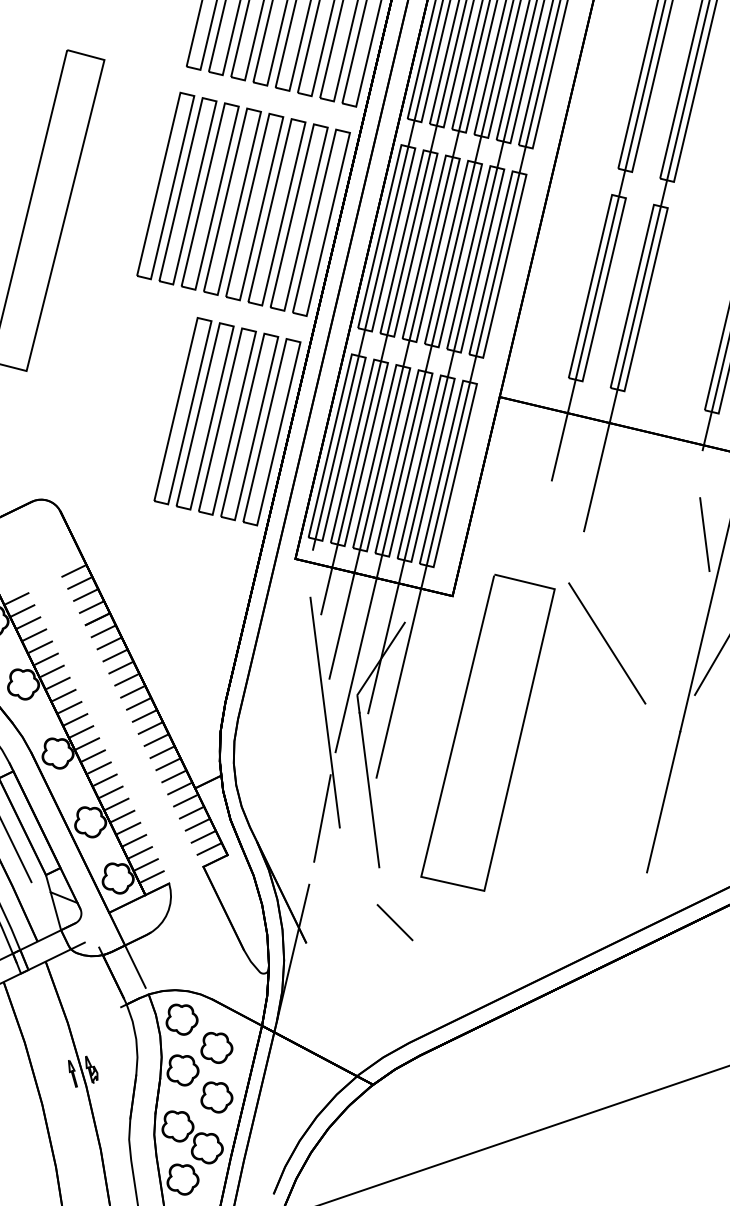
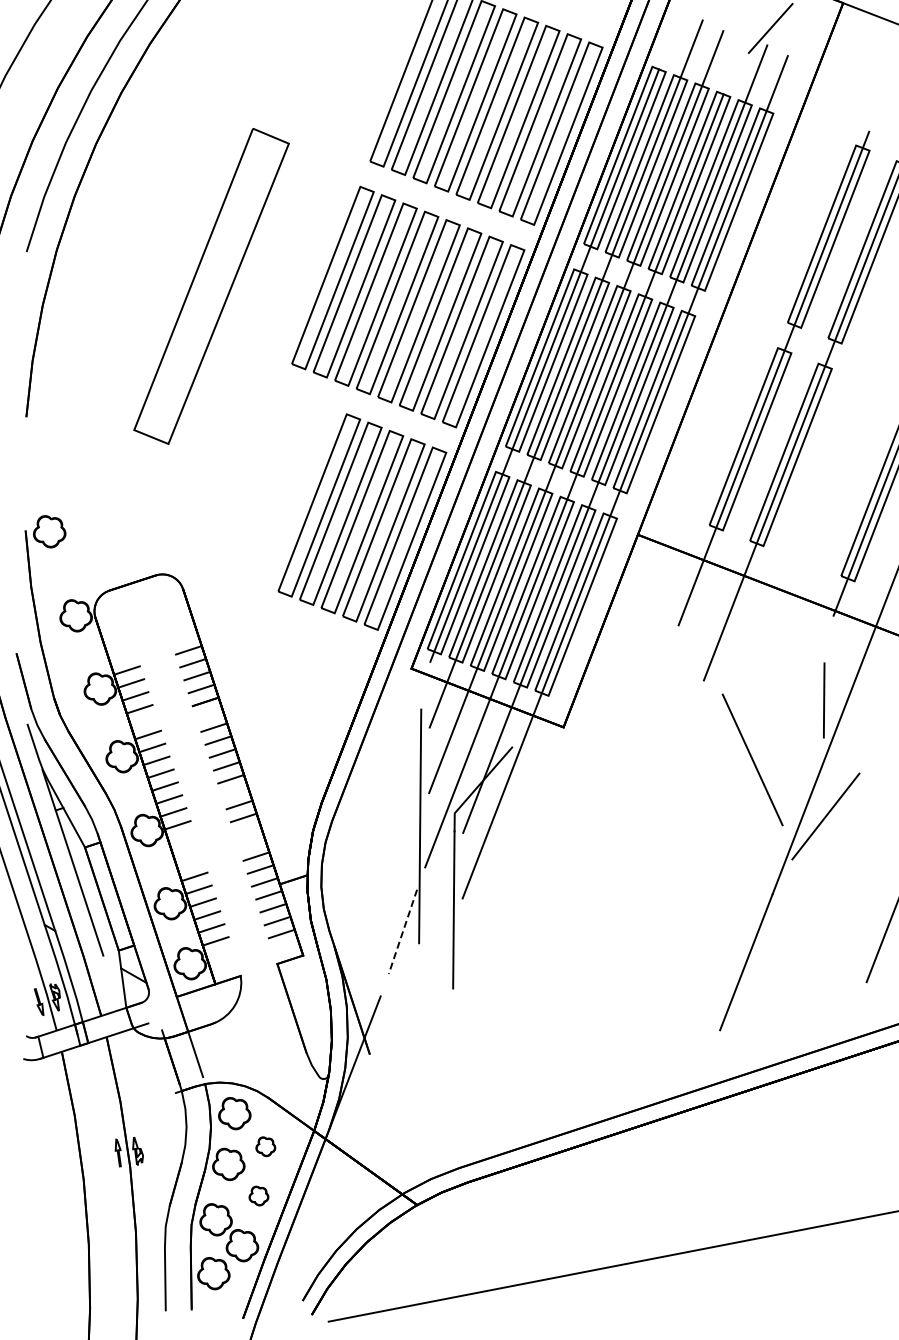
line: (103, 631) -> (209, 714), removed
line: (606, 643) -> (752, 759), moved
line: (39, 646) -> (143, 721), removed
line: (139, 703) -> (235, 791), removed
line: (459, 725) -> (552, 857), removed
line: (156, 739) -> (247, 830), removed
line: (162, 751) -> (252, 843), removed
line: (92, 755) -> (181, 837), removed
line: (98, 767) -> (186, 850), removed
line: (104, 779) -> (190, 863), removed
line: (322, 819) -> (402, 932), solid -> dashed
line: (209, 848) -> (285, 946), removed
line: (145, 865) -> (219, 954), removed
line: (151, 876) -> (224, 966), removed
line: (395, 922) -> (461, 1045), removed
part: (216, 1047) -> (265, 1146), size x0.6
part: (216, 1096) -> (258, 1195), size x0.6

